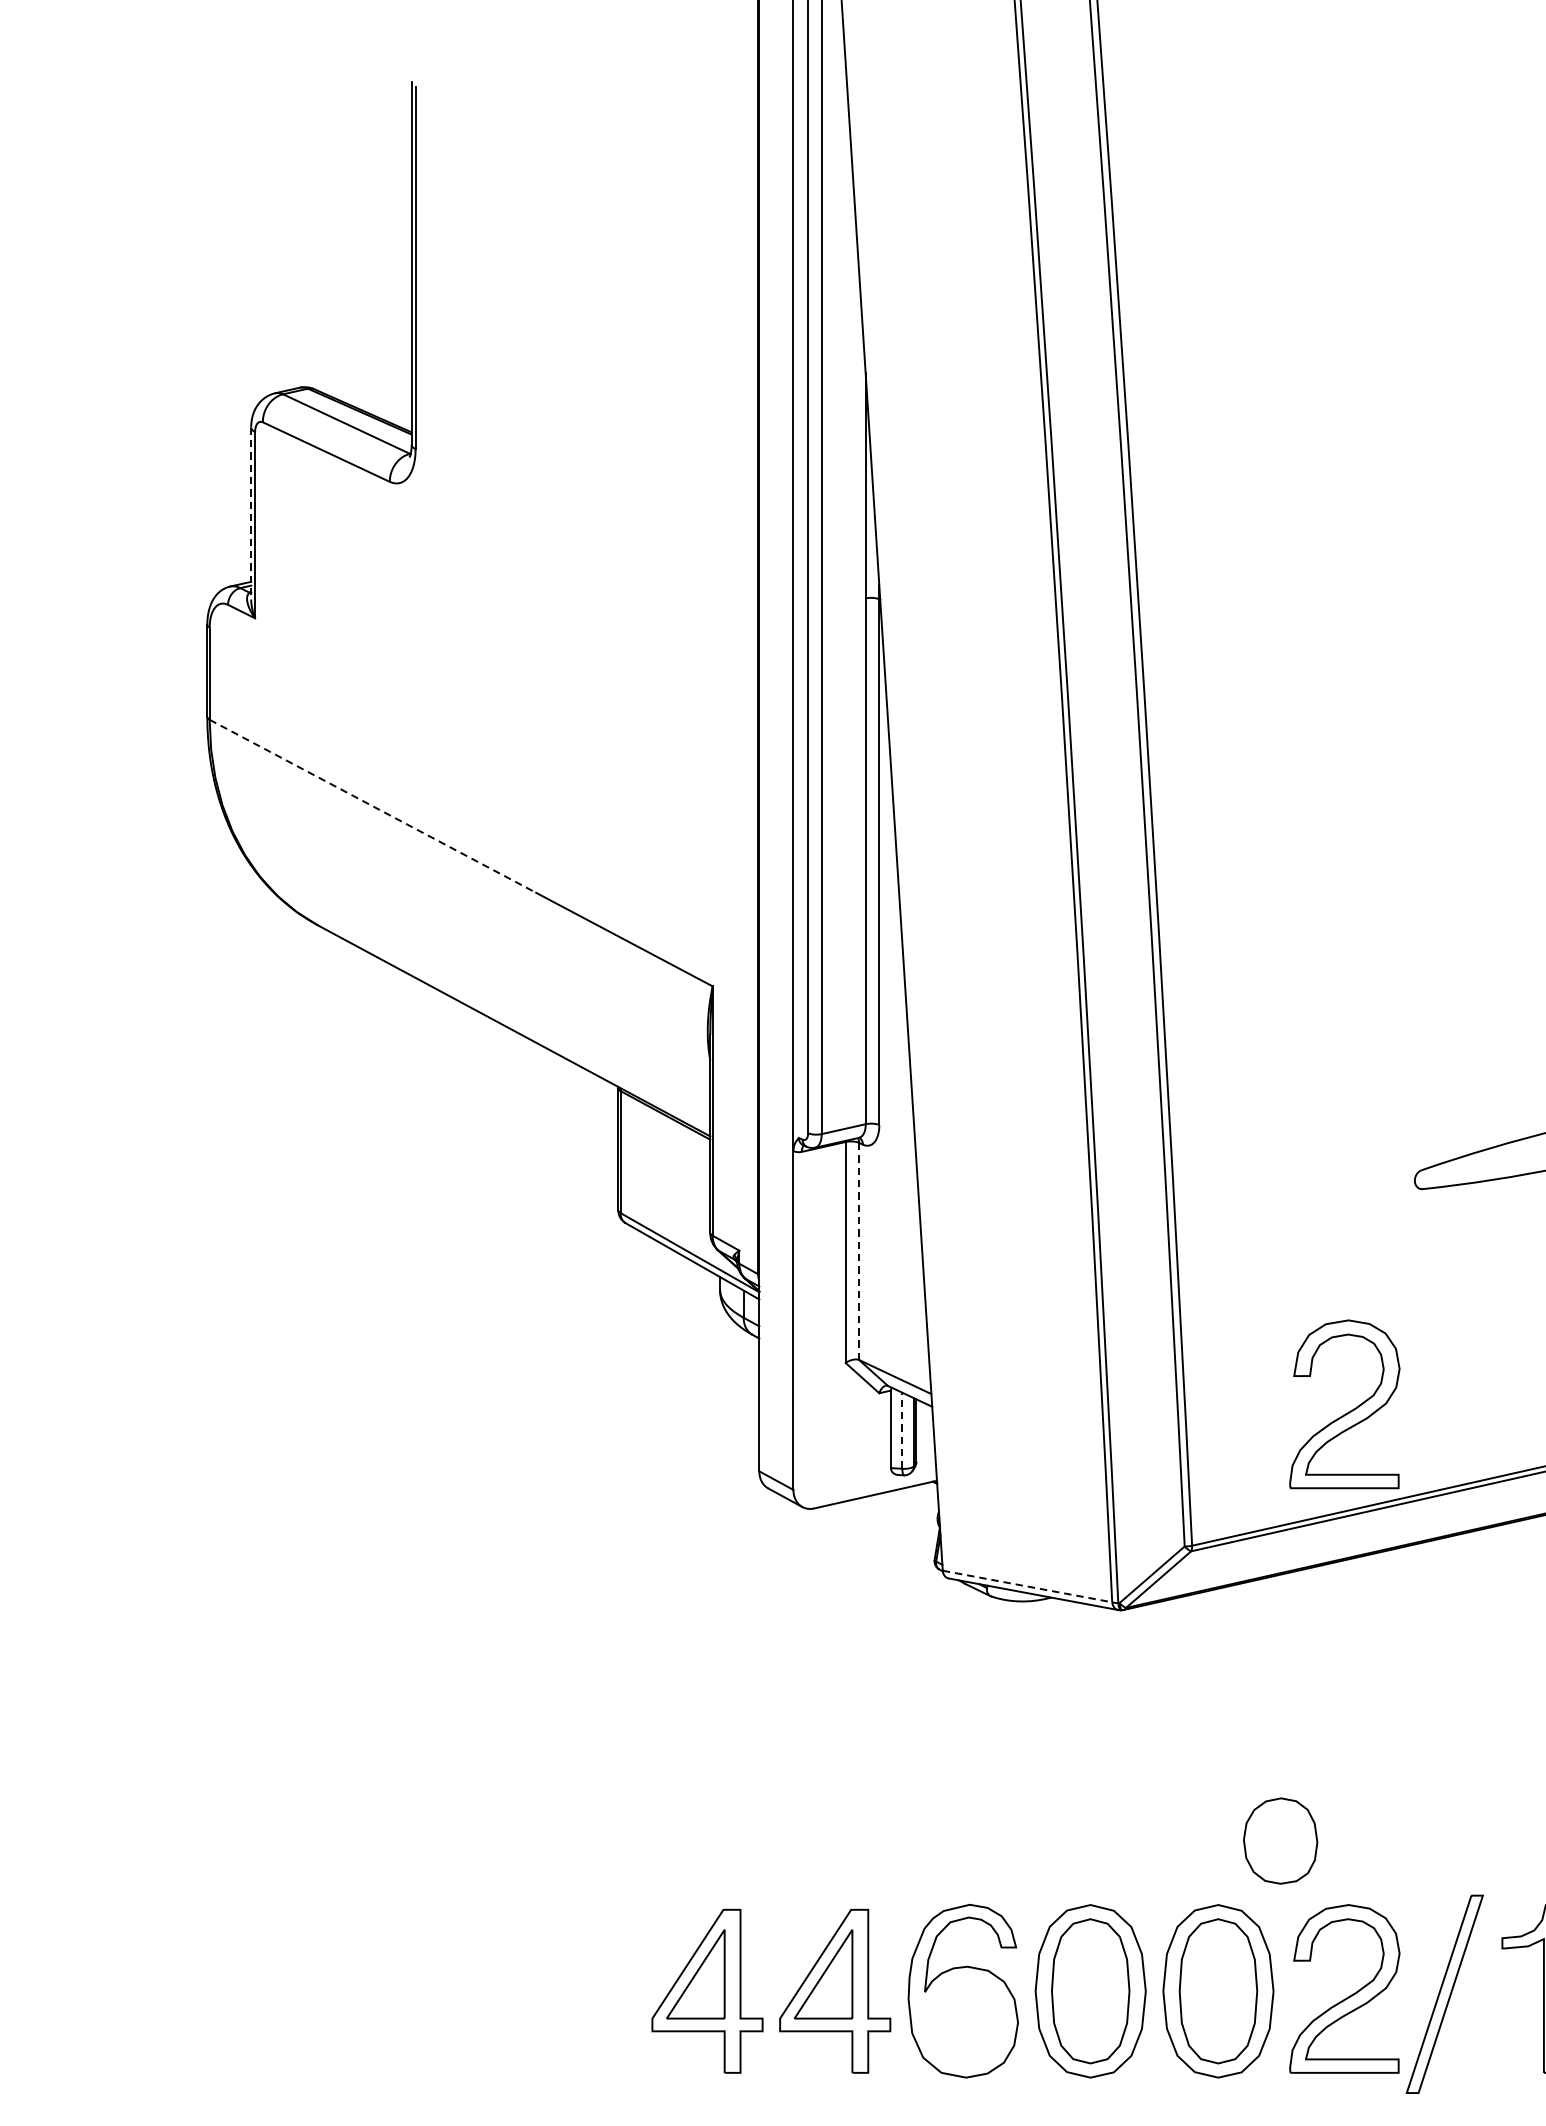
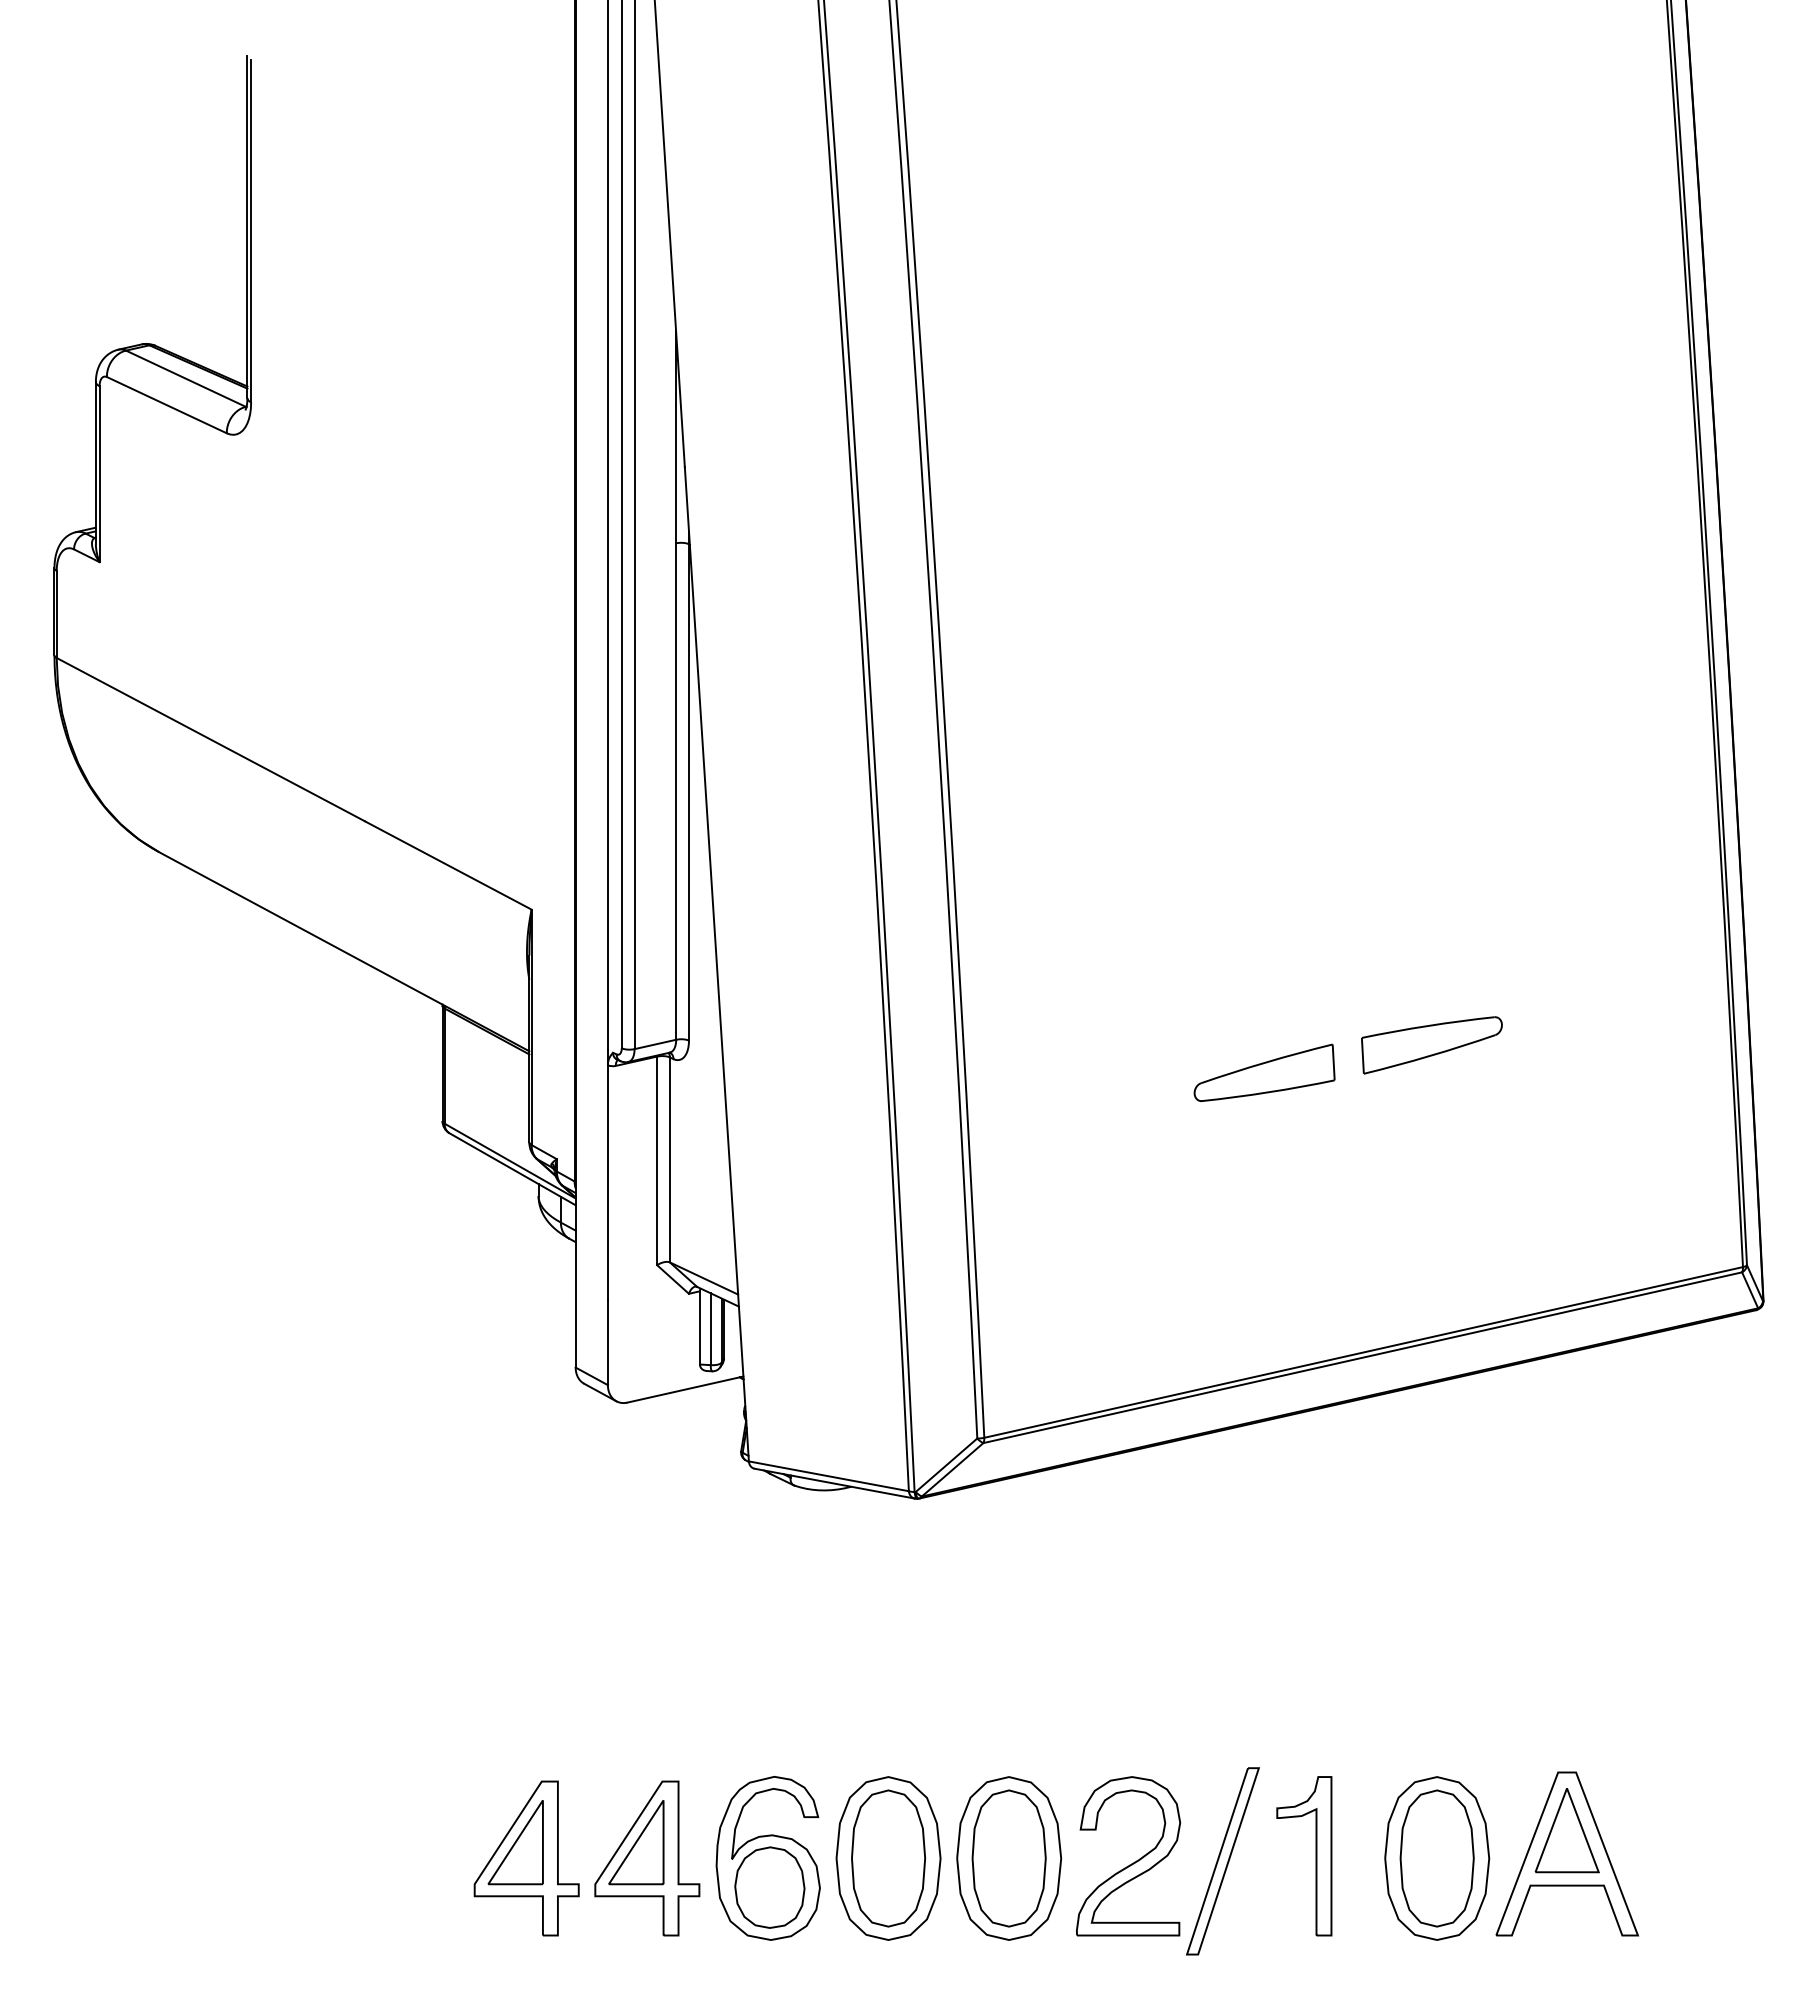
line: (250, 513) -> (95, 463), dashed -> solid
line: (373, 806) -> (211, 739), dashed -> solid
line: (858, 1252) -> (669, 1160), dashed -> solid
part: (1348, 1411) -> (1131, 1311), removed
line: (902, 1431) -> (710, 1329), dashed -> solid
line: (1028, 1586) -> (829, 1476), dashed -> solid
part: (1280, 1840) -> (769, 1887), moved

